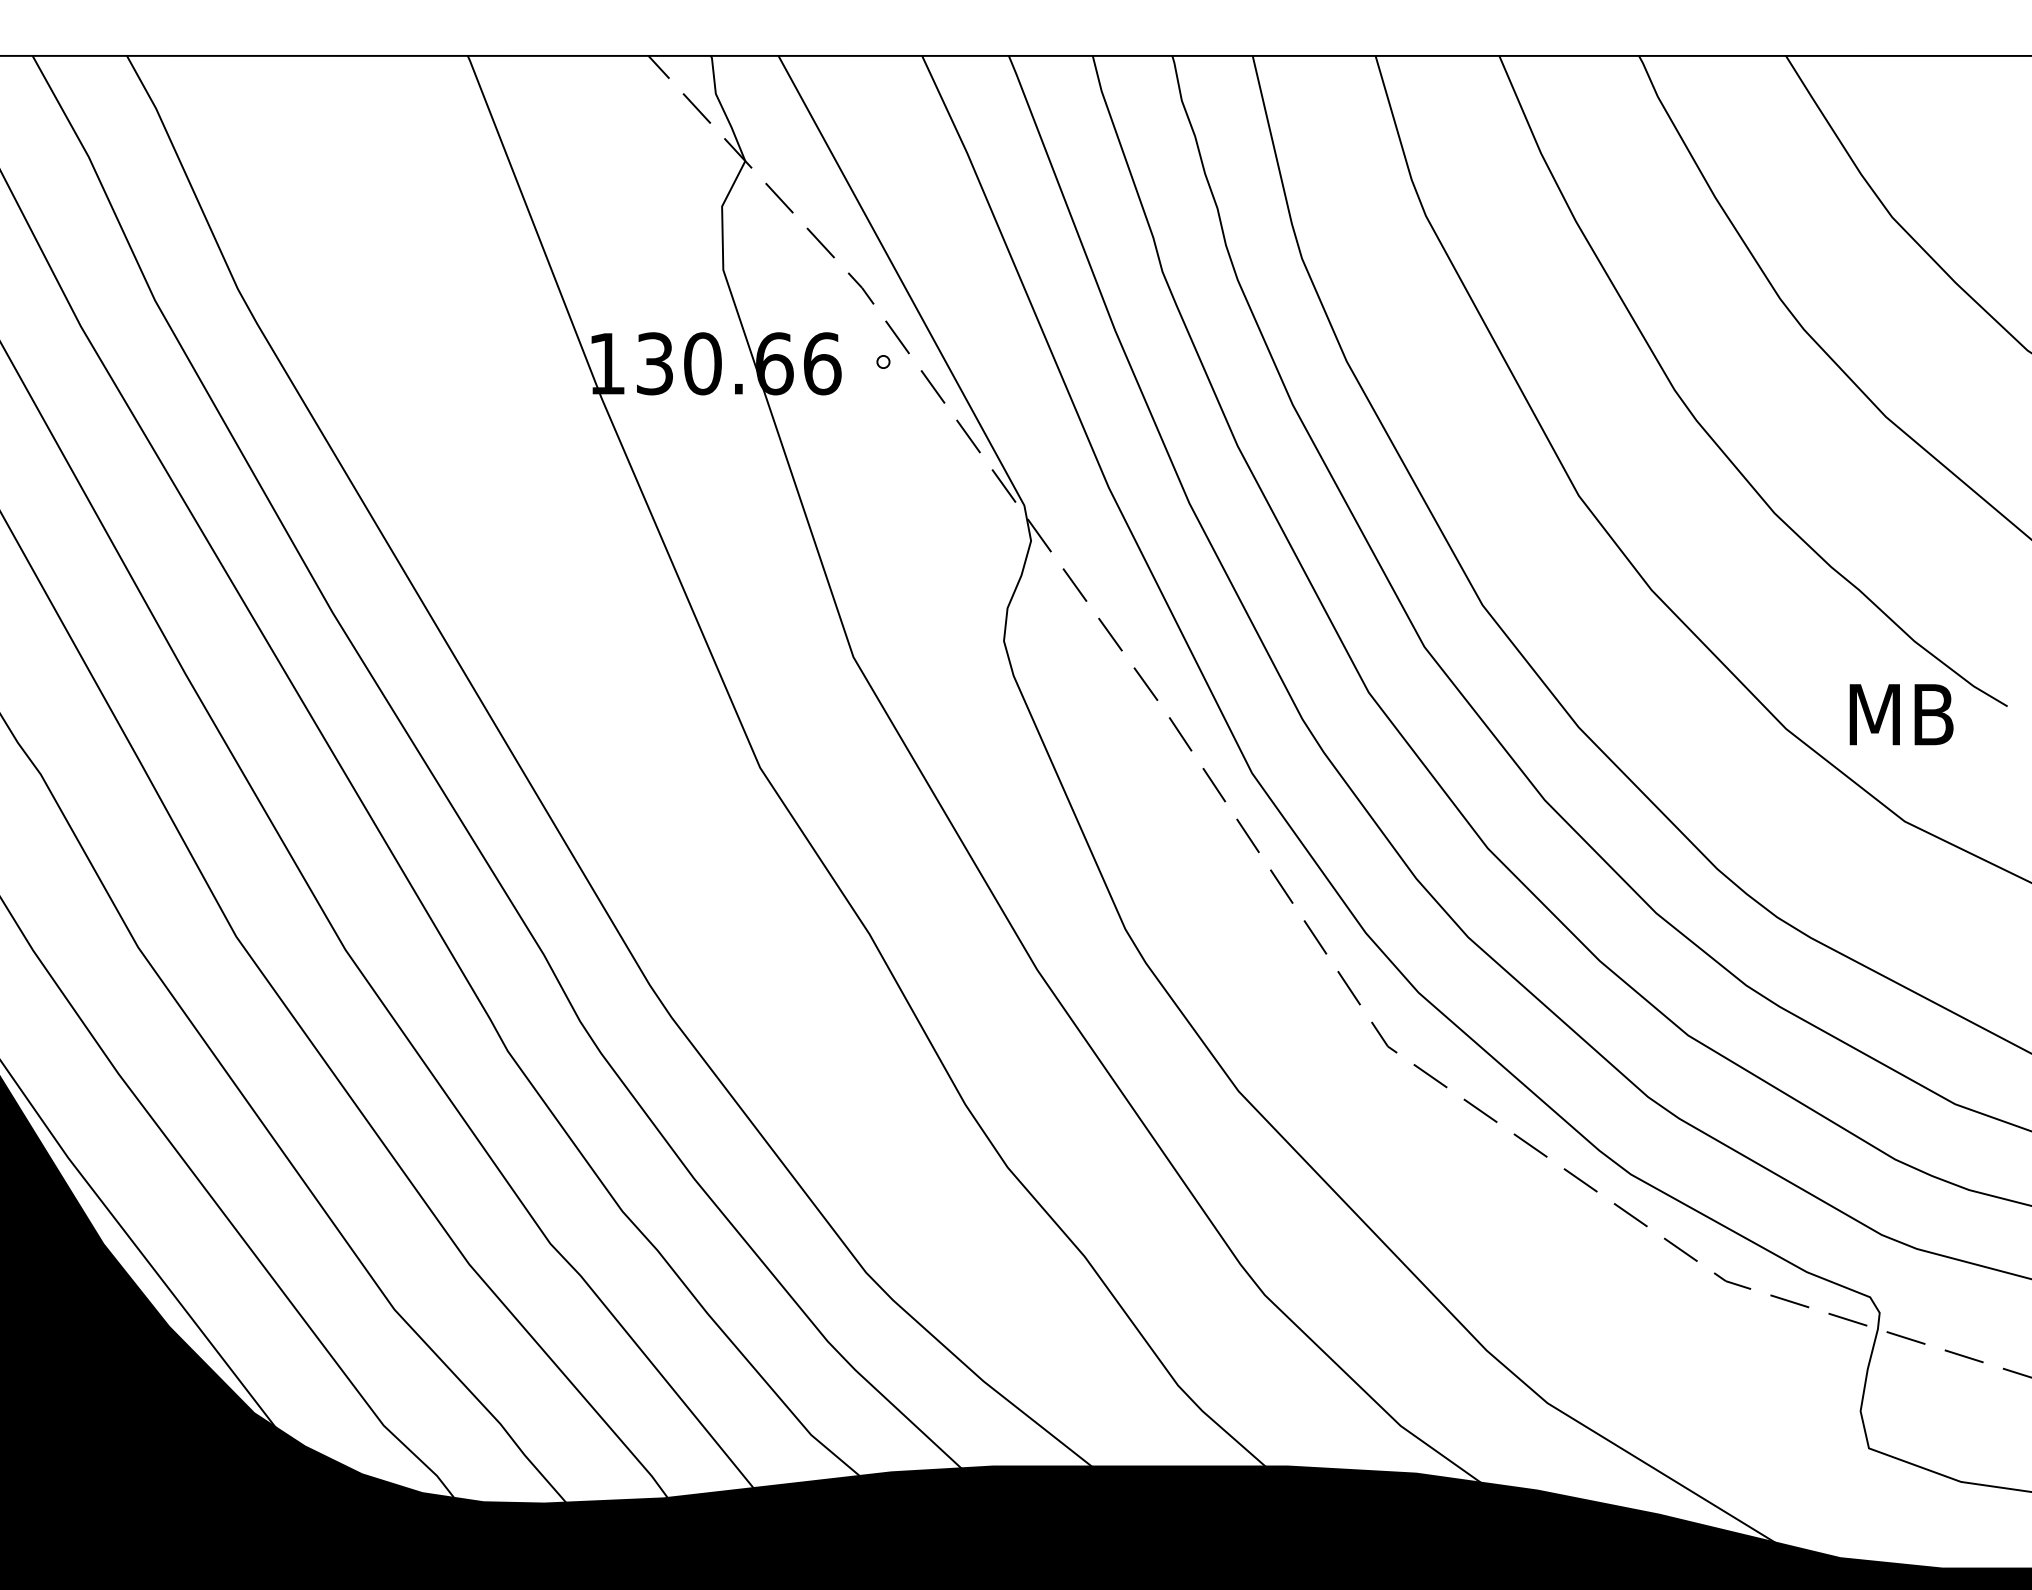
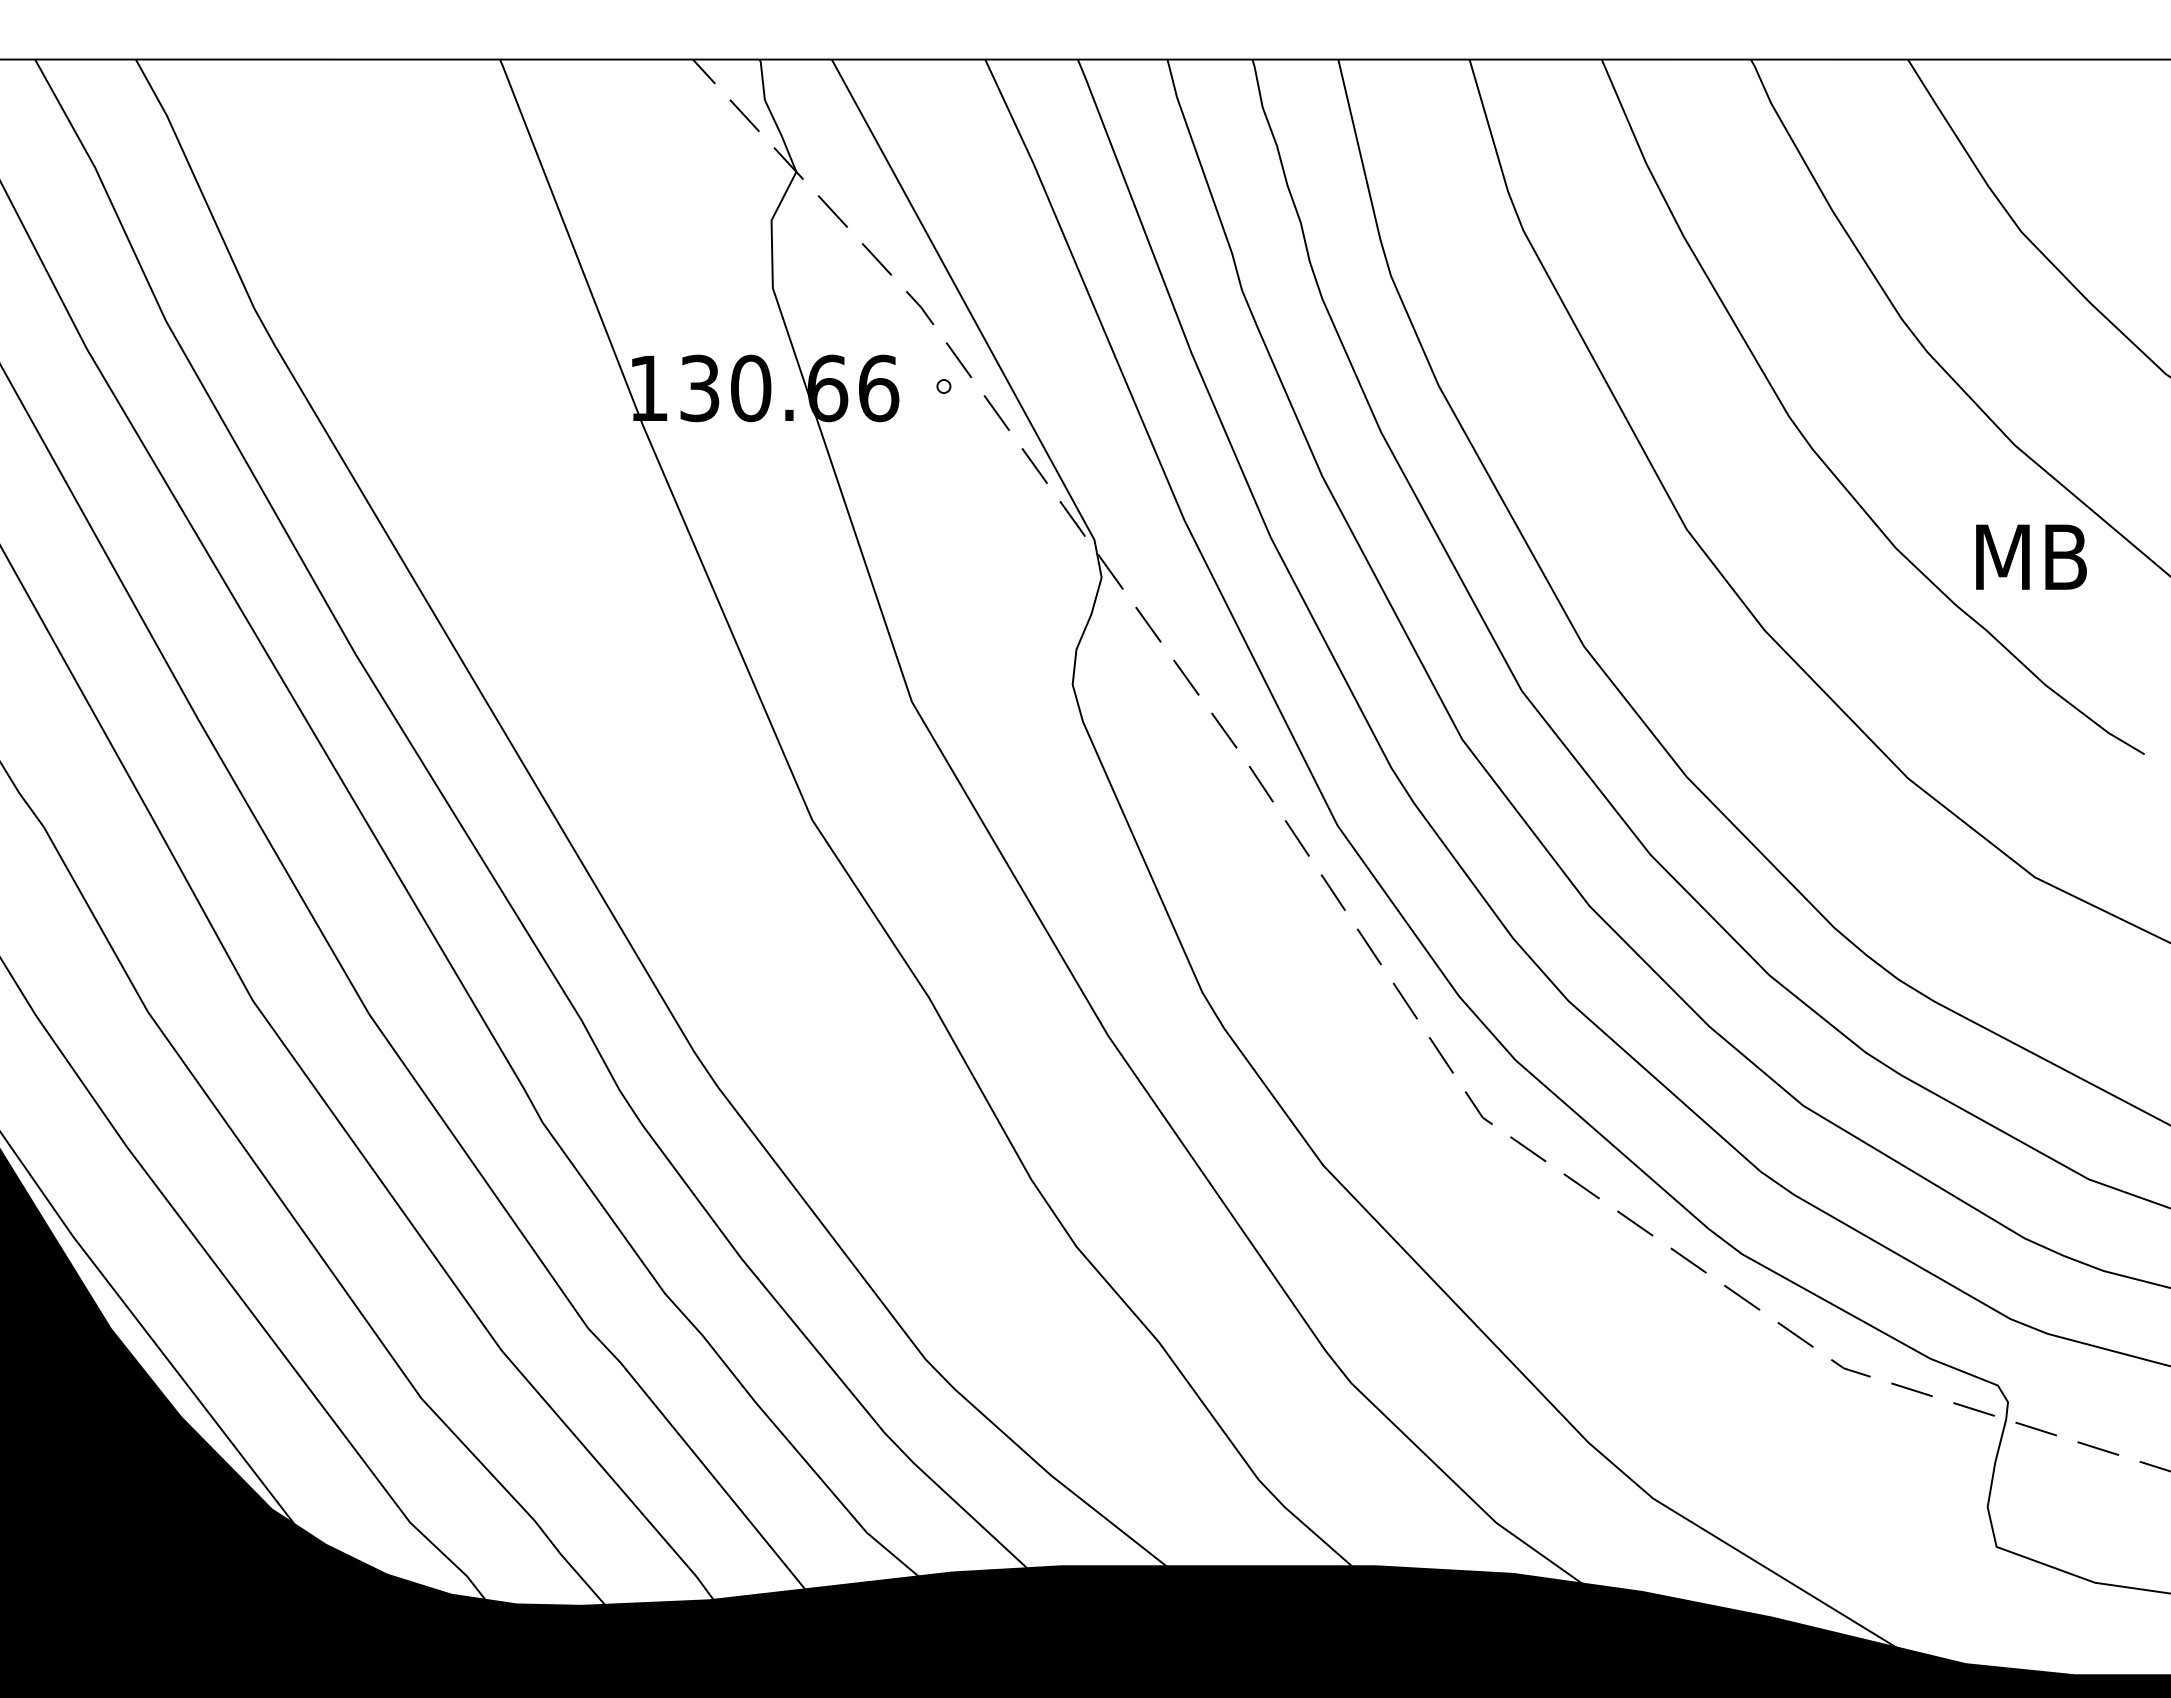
text: (1901, 714) -> (2031, 556), moved

